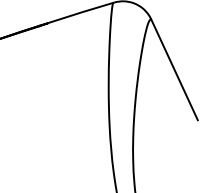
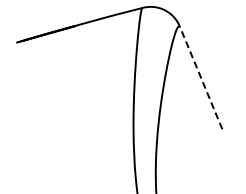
line: (174, 69) -> (200, 77), solid -> dashed

